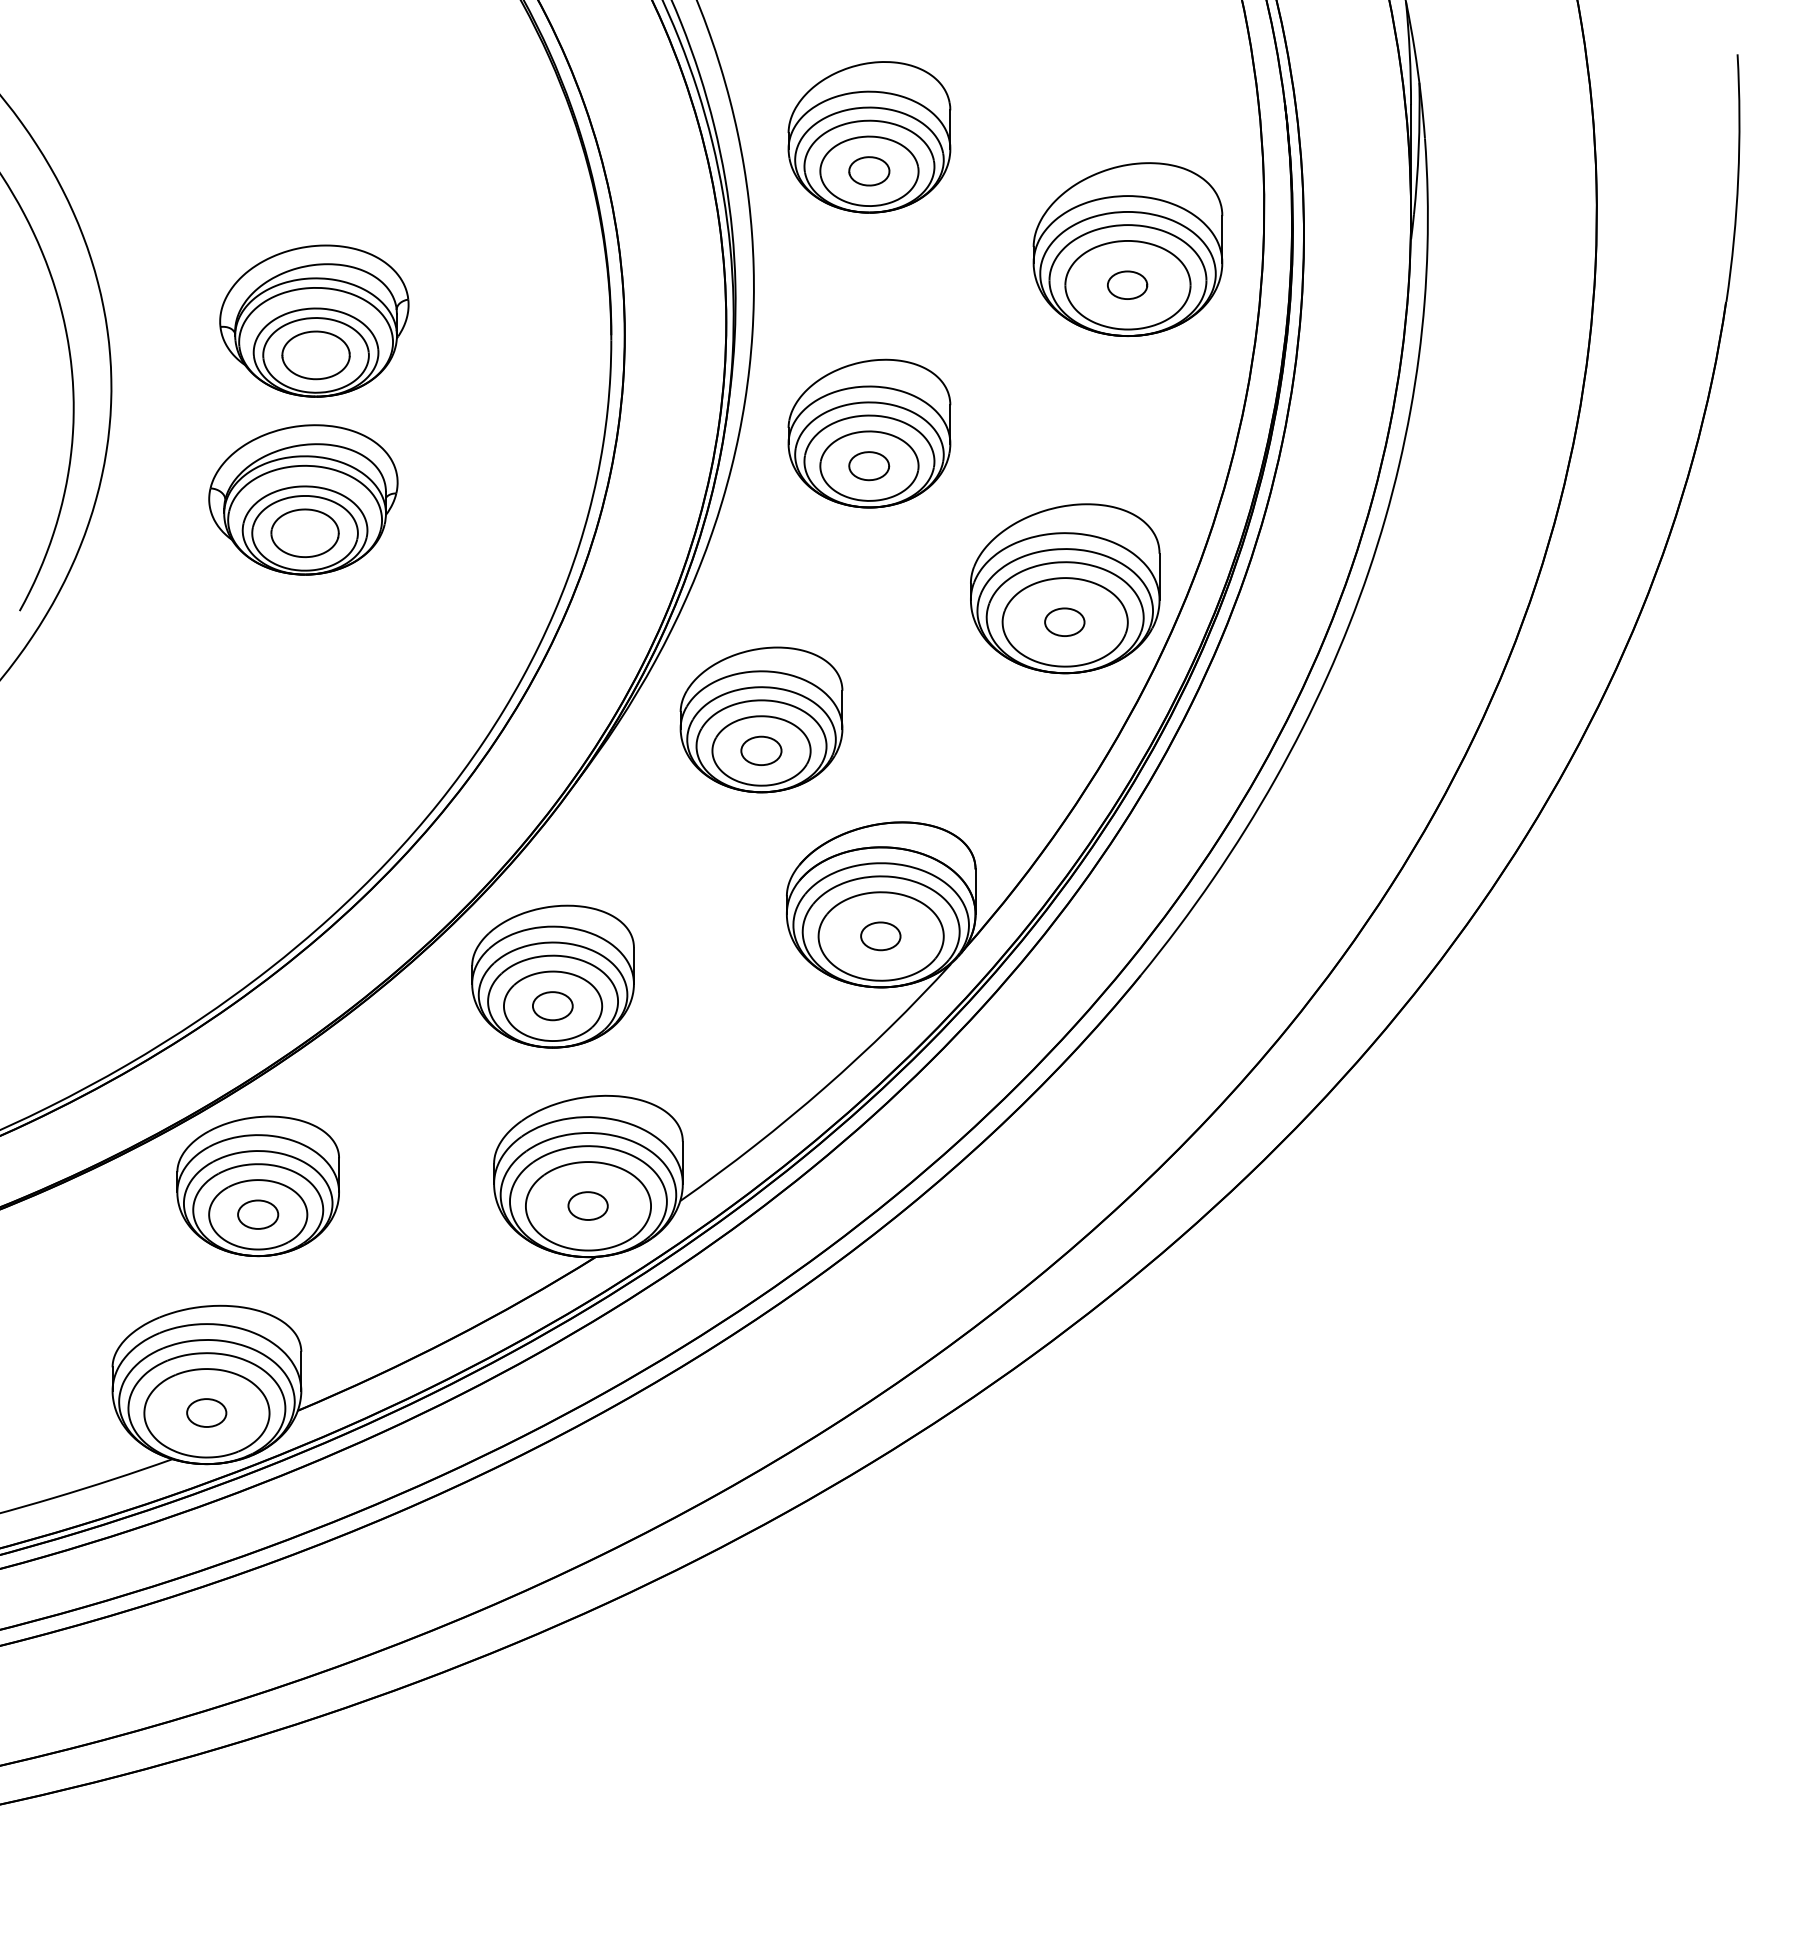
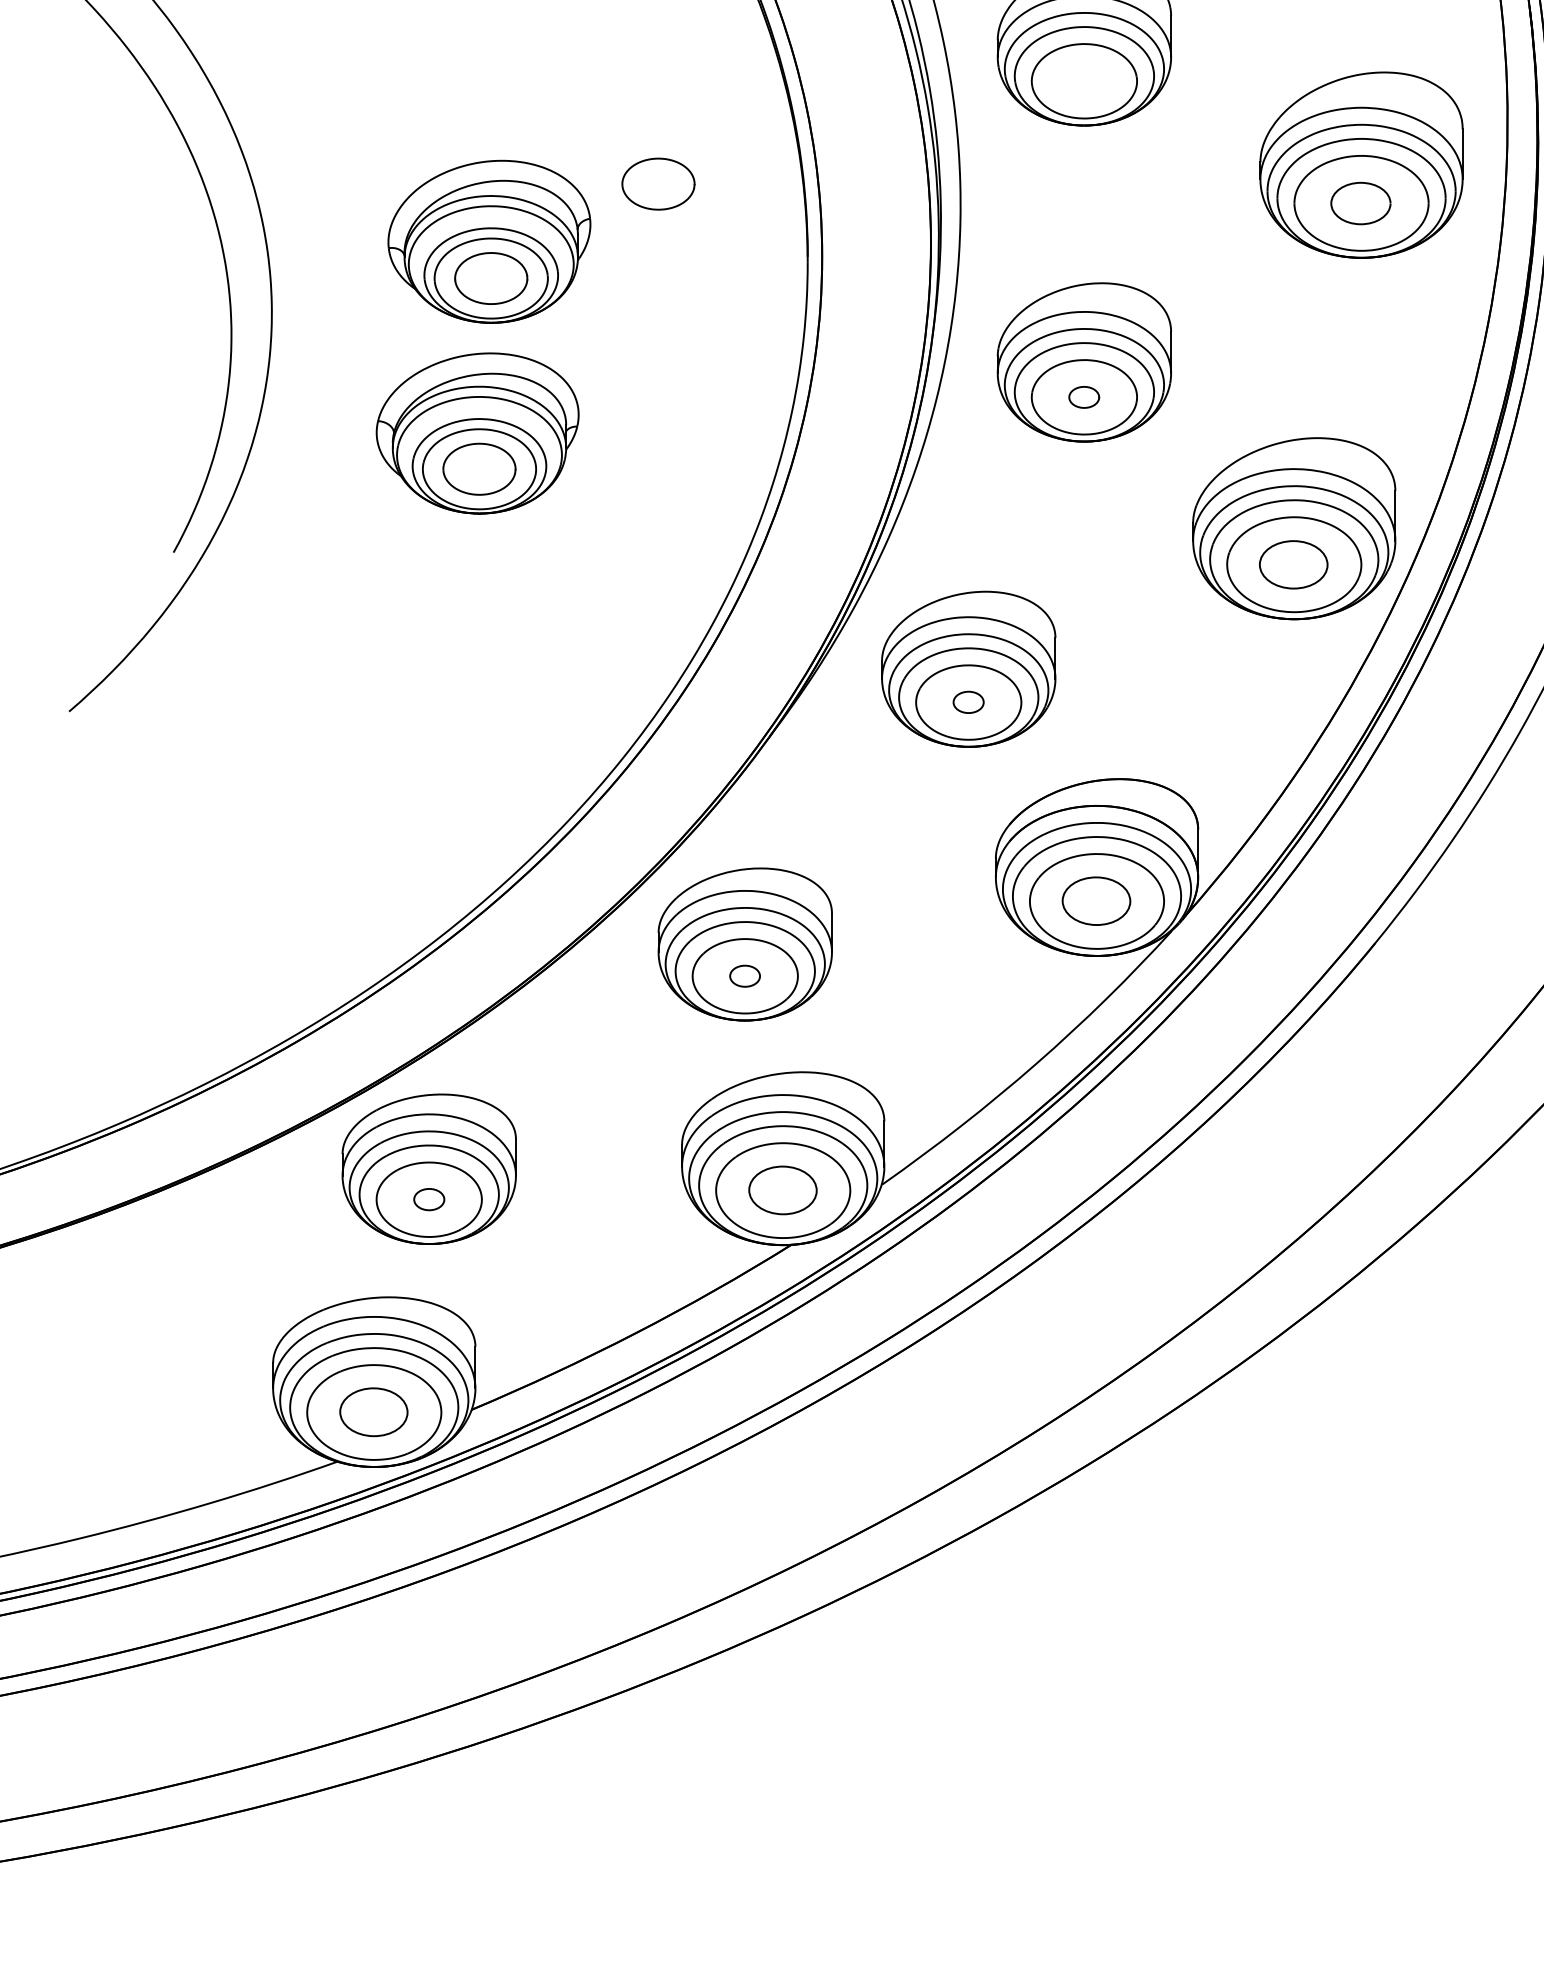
part: (869, 171) -> (1084, 81), removed
part: (471, 267) -> (657, 184), added
part: (1127, 284) -> (1361, 202), size x1.4
part: (869, 466) -> (1084, 397), size x0.7
part: (1064, 621) -> (1293, 563), size x1.6
part: (761, 750) -> (968, 702), size x0.7
part: (880, 936) -> (1096, 901), size x1.6
part: (552, 1006) -> (744, 976), size x0.7
part: (587, 1205) -> (782, 1189), size x1.6
part: (258, 1214) -> (429, 1199), size x0.7
part: (206, 1412) -> (373, 1411), size x1.6

